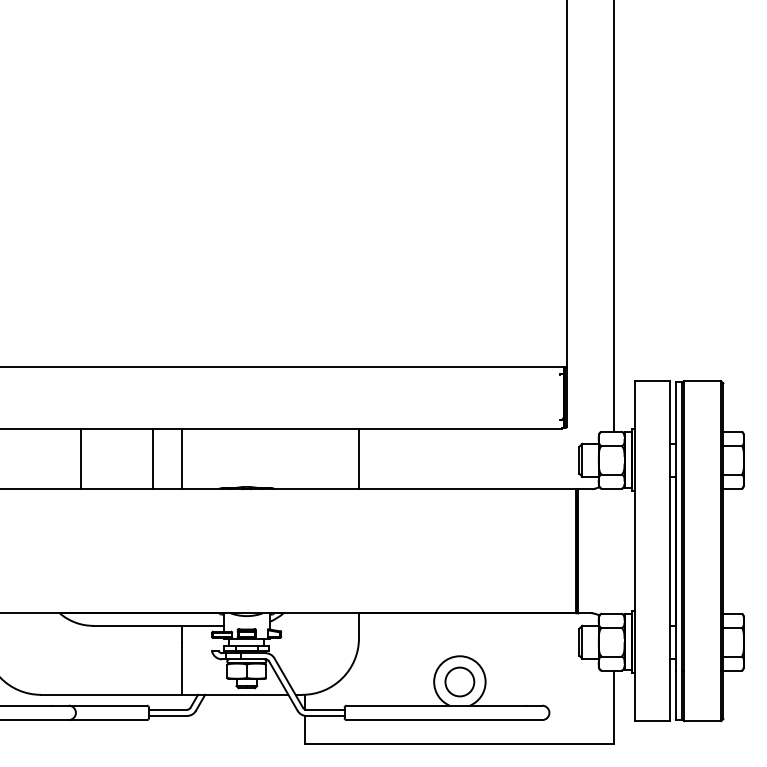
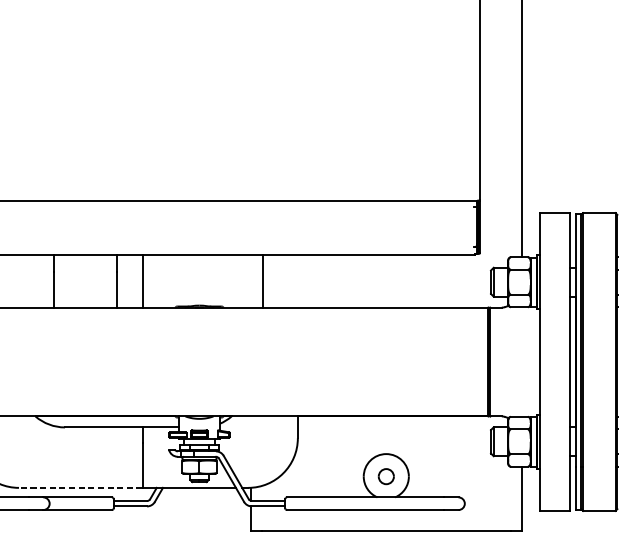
line: (359, 458) -> (263, 280), moved
part: (459, 681) -> (385, 476), size x0.6
line: (111, 694) -> (80, 487), solid -> dashed

